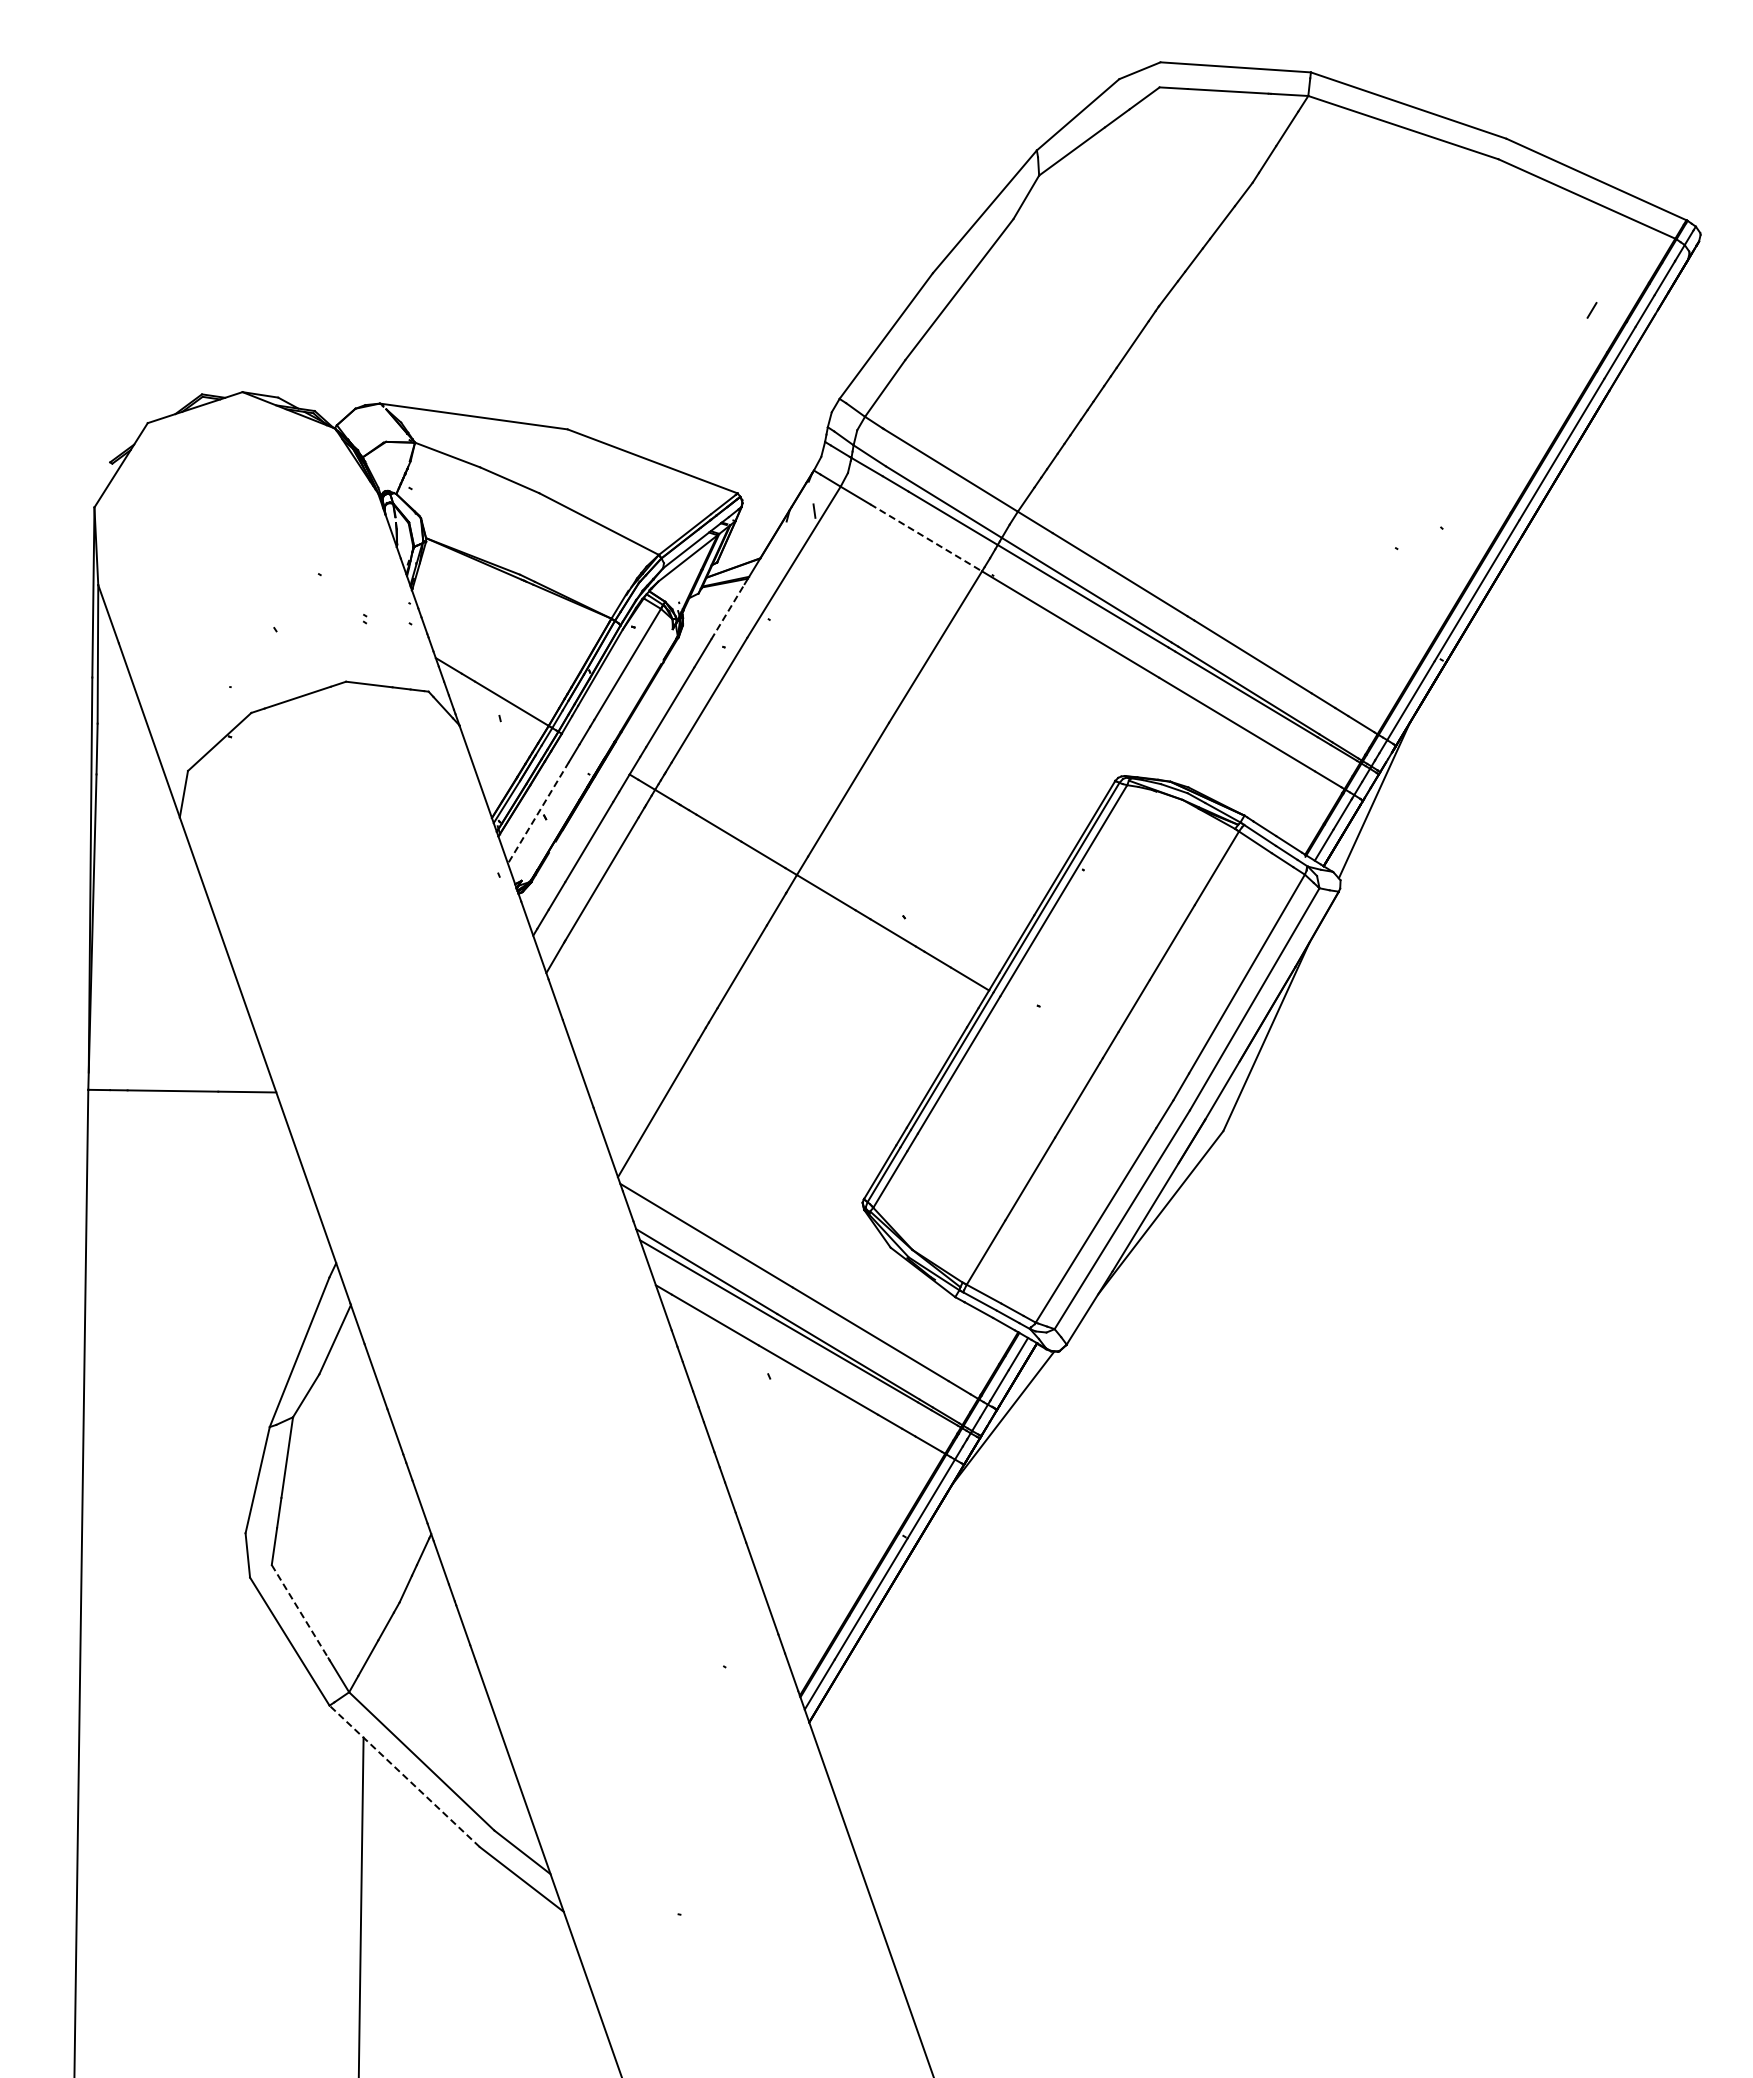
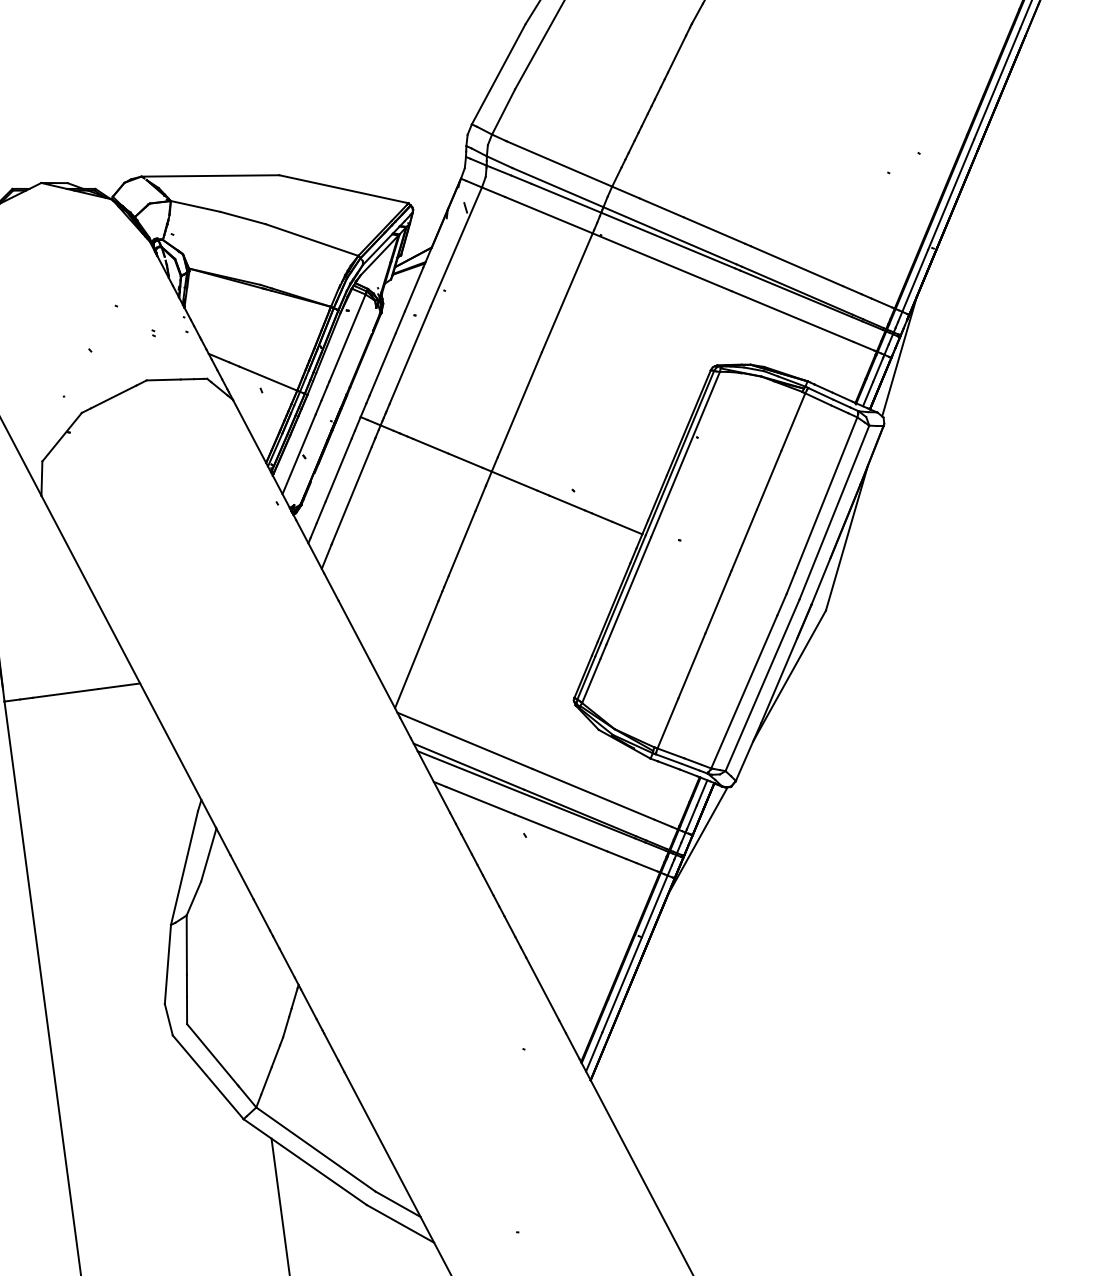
line: (926, 538) -> (549, 215), dashed -> solid
line: (728, 611) -> (414, 289), dashed -> solid
line: (538, 813) -> (299, 454), dashed -> solid
line: (300, 1611) -> (212, 1054), dashed -> solid
line: (404, 1776) -> (305, 1162), dashed -> solid

